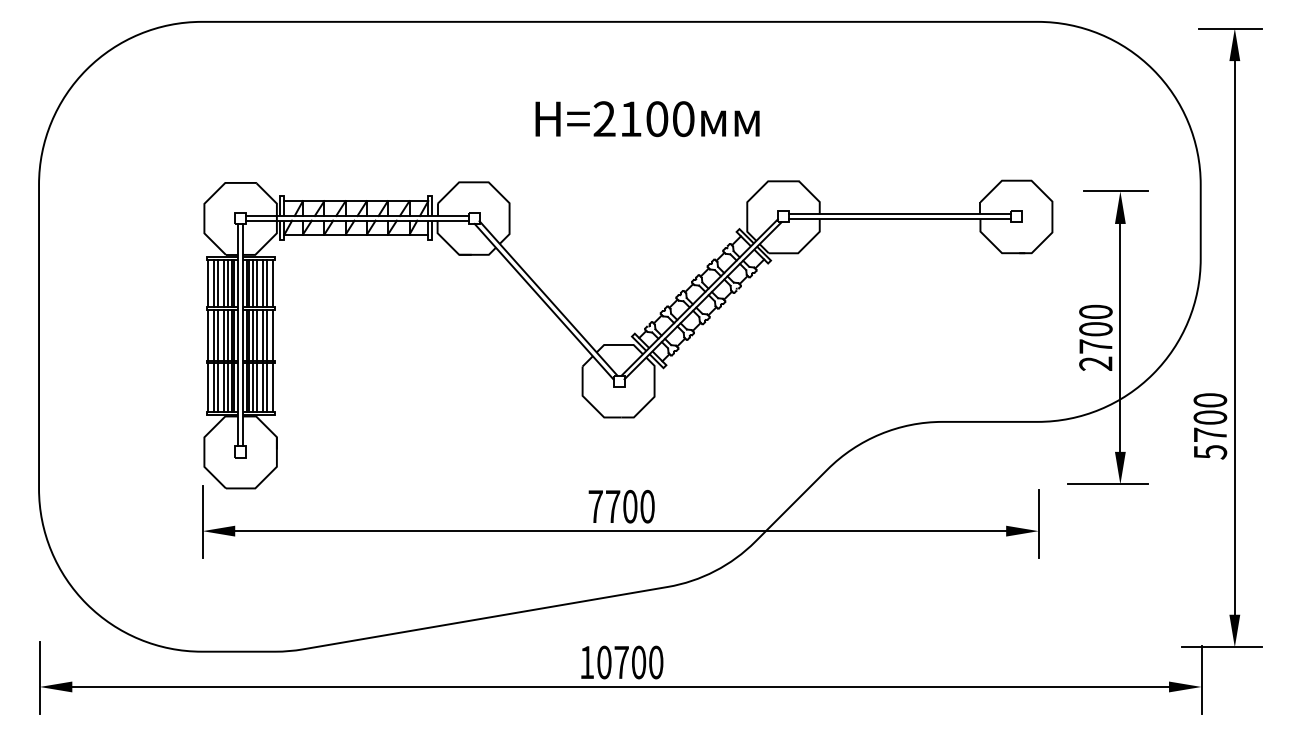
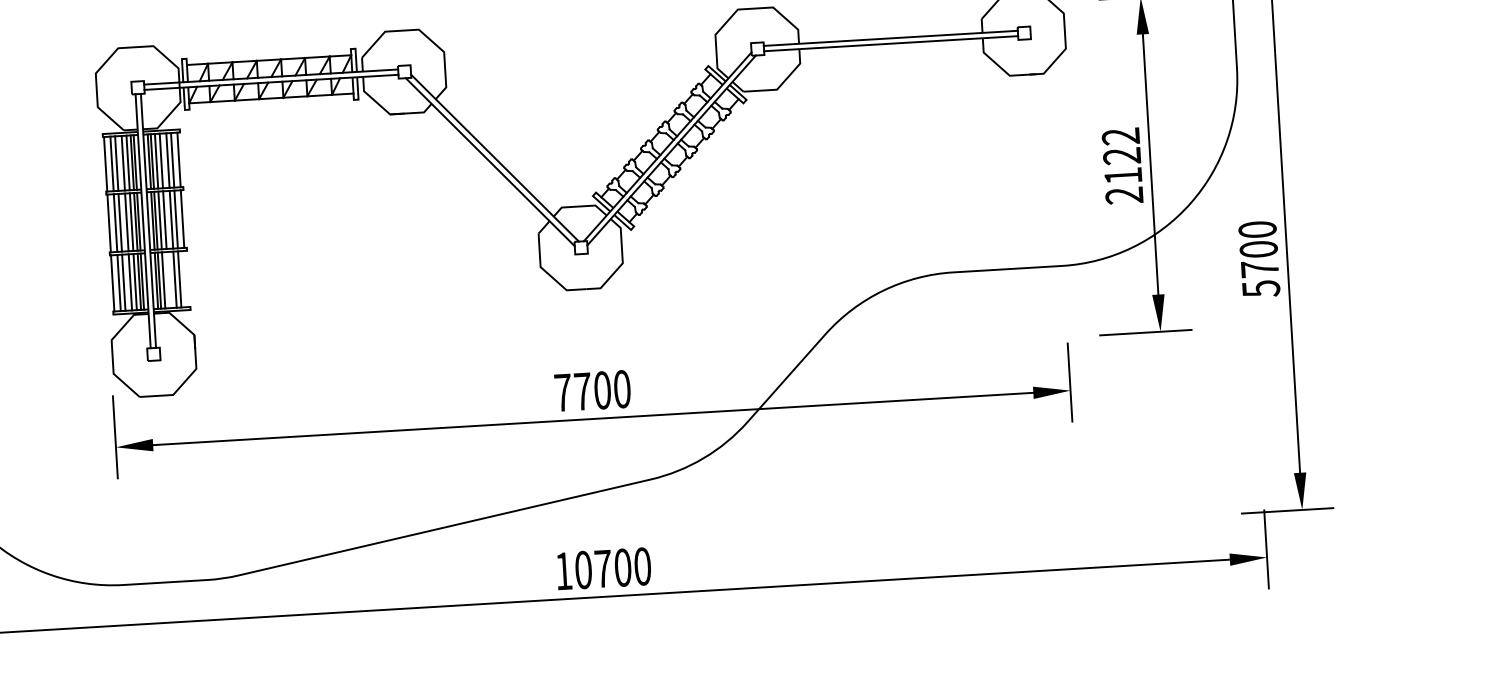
text: (1095, 328) -> (1121, 155), 2700 -> 2122
line: (257, 387) -> (168, 279), removed
line: (272, 387) -> (186, 278), removed

